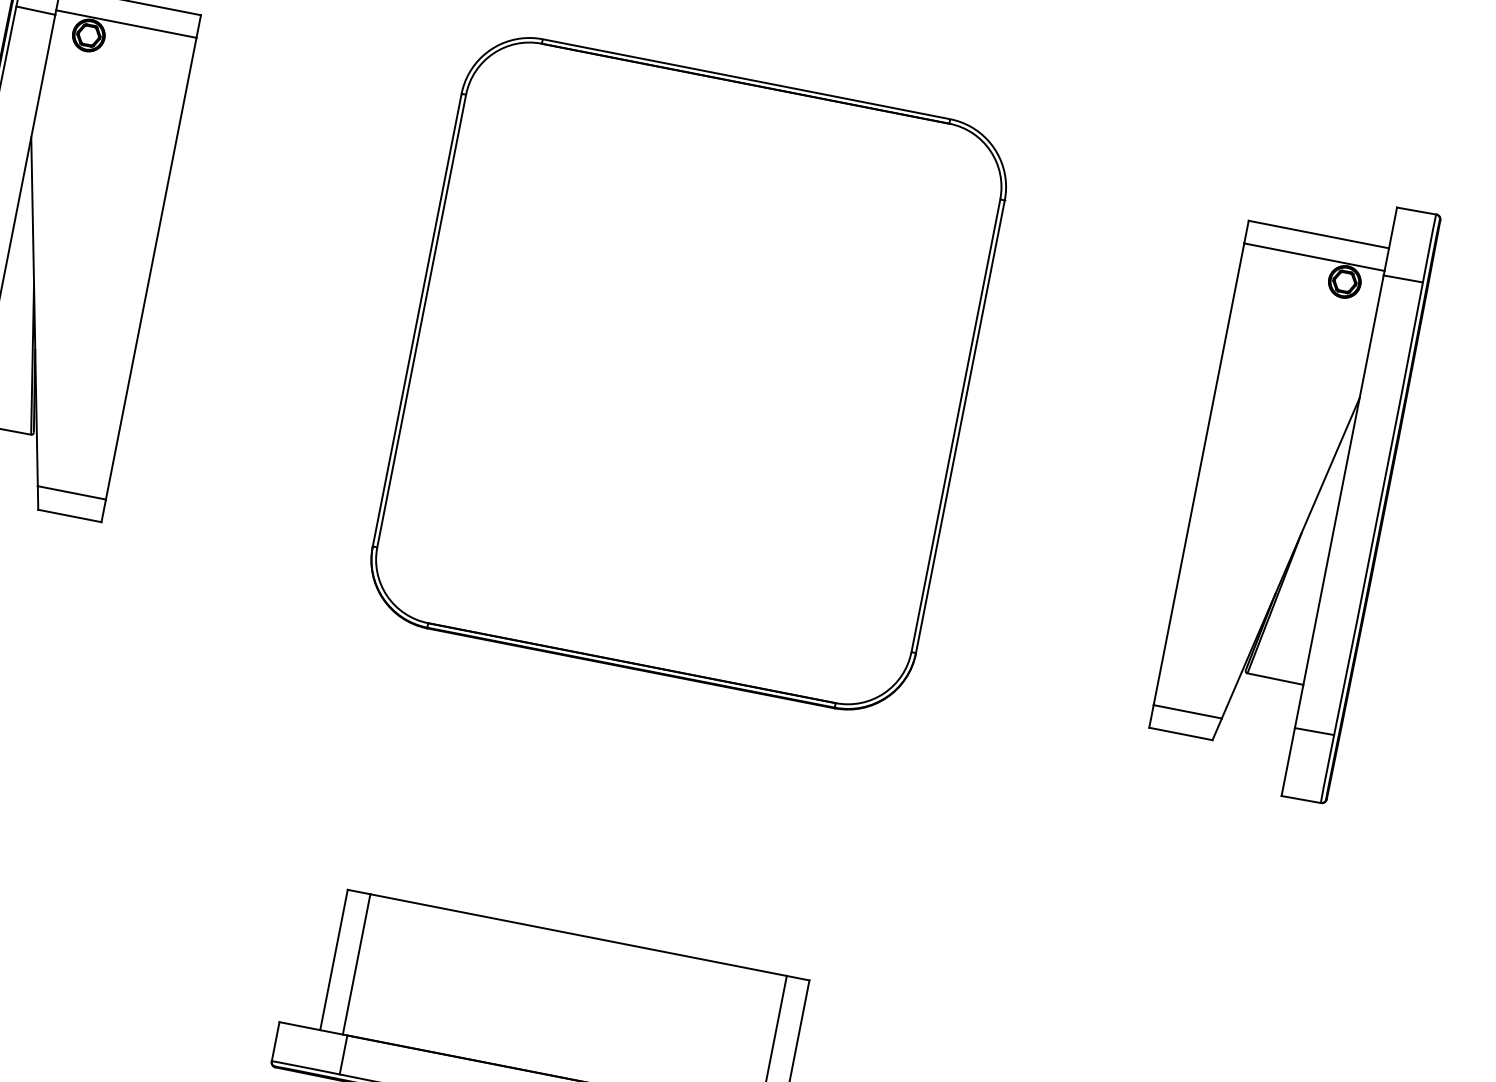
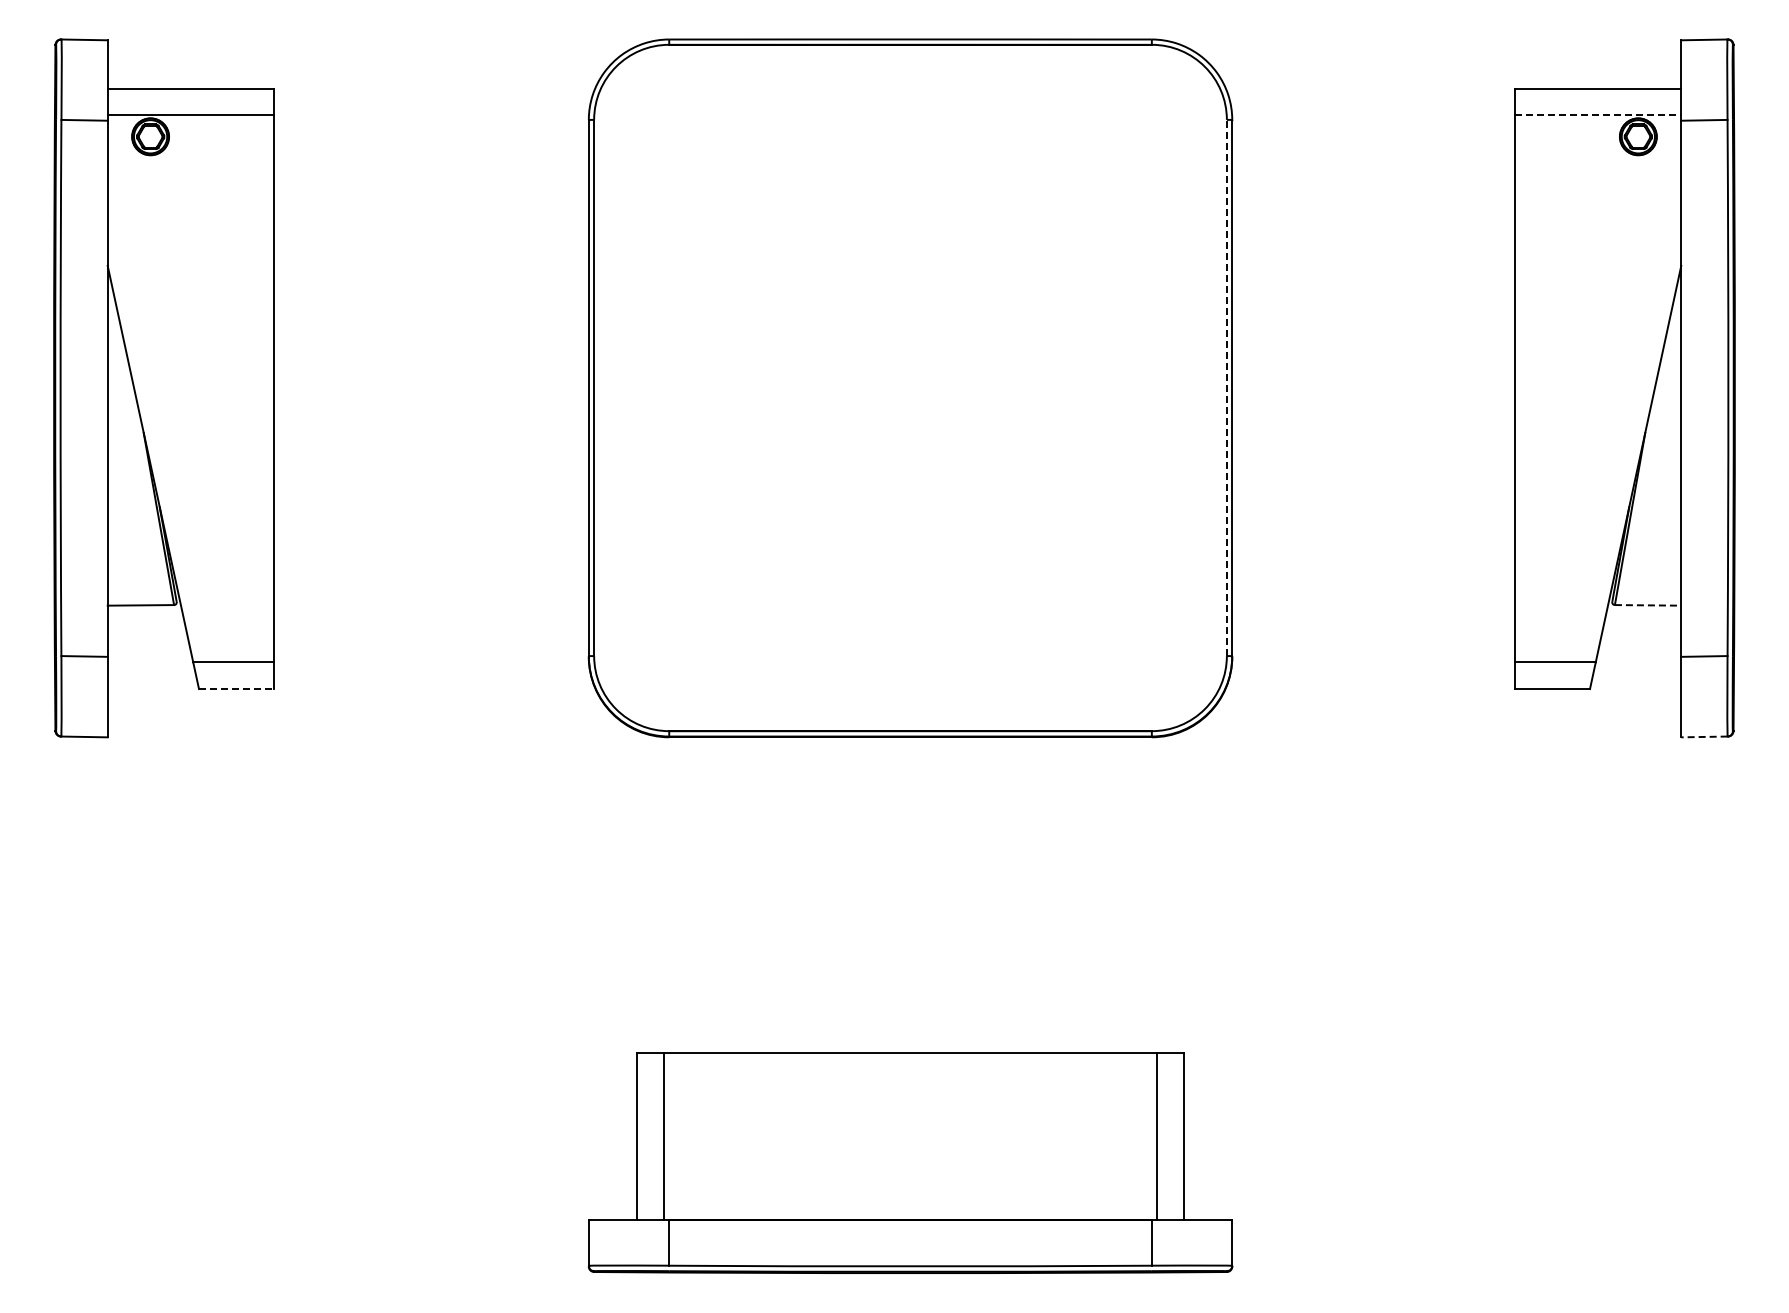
line: (1314, 257) -> (1598, 115), solid -> dashed
line: (955, 425) -> (1226, 387), solid -> dashed
line: (69, 516) -> (236, 689), solid -> dashed
line: (1275, 679) -> (1648, 605), solid -> dashed
line: (1300, 798) -> (1703, 736), solid -> dashed

